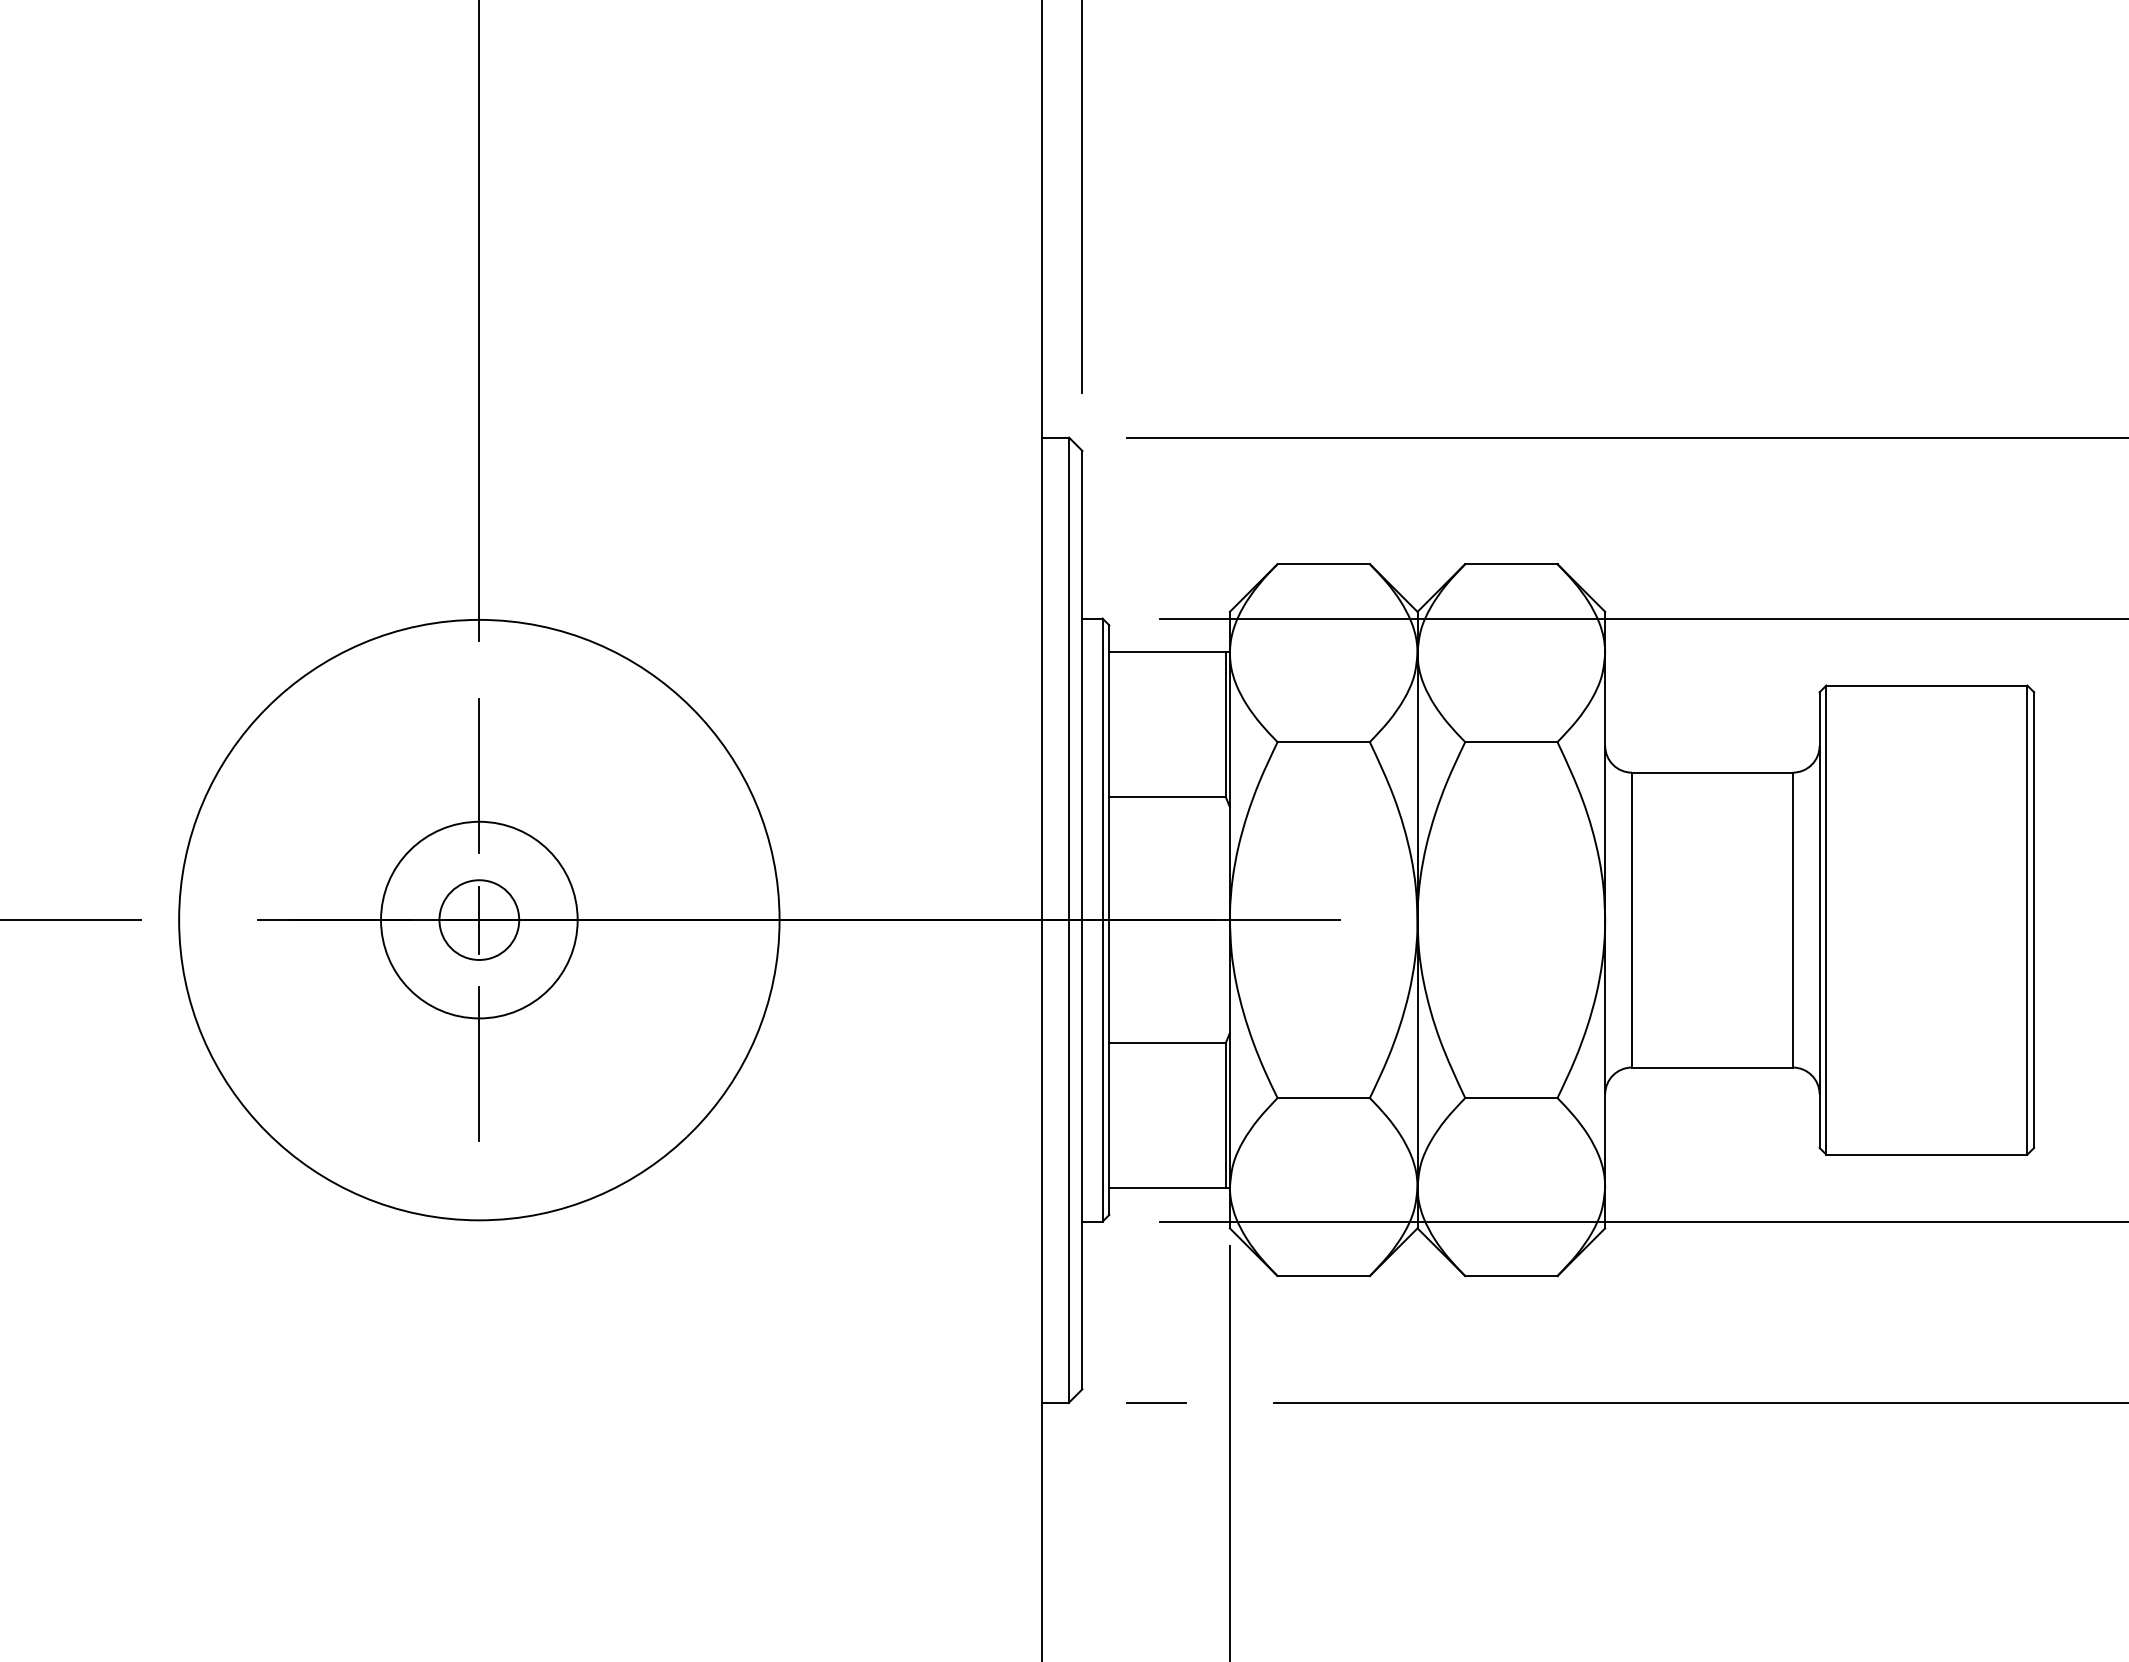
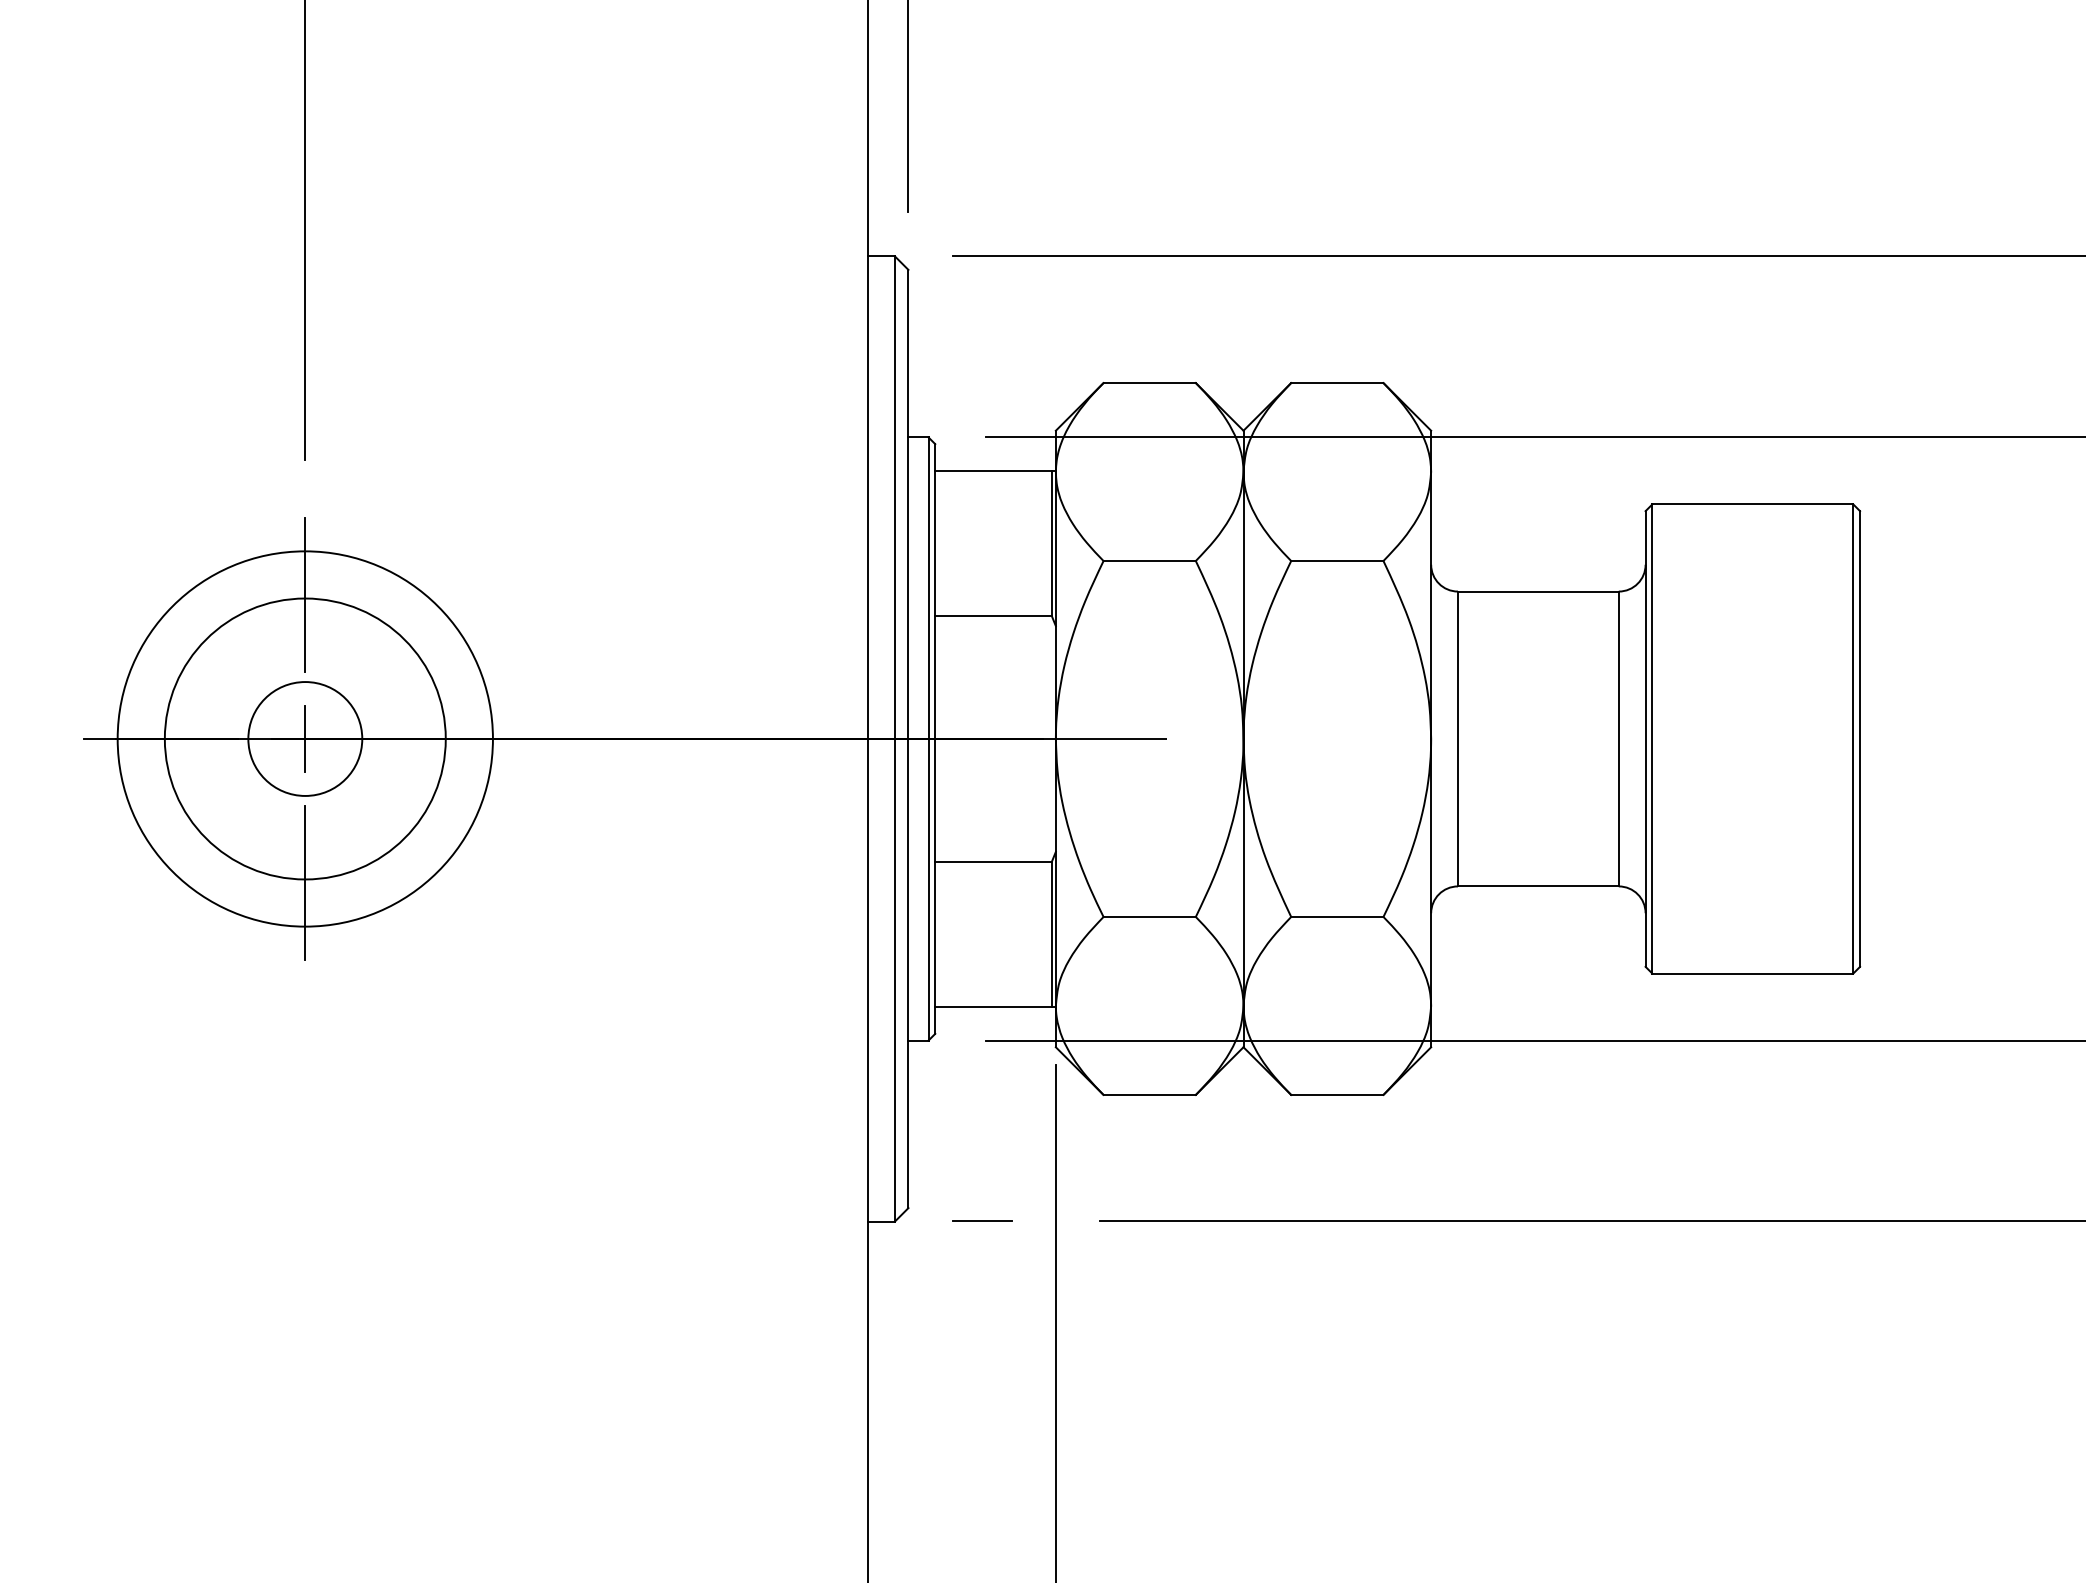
circle: (478, 919) -> (304, 738), size x0.62
circle: (478, 919) -> (304, 738), size x1.43
circle: (479, 920) -> (305, 739), size x1.43

